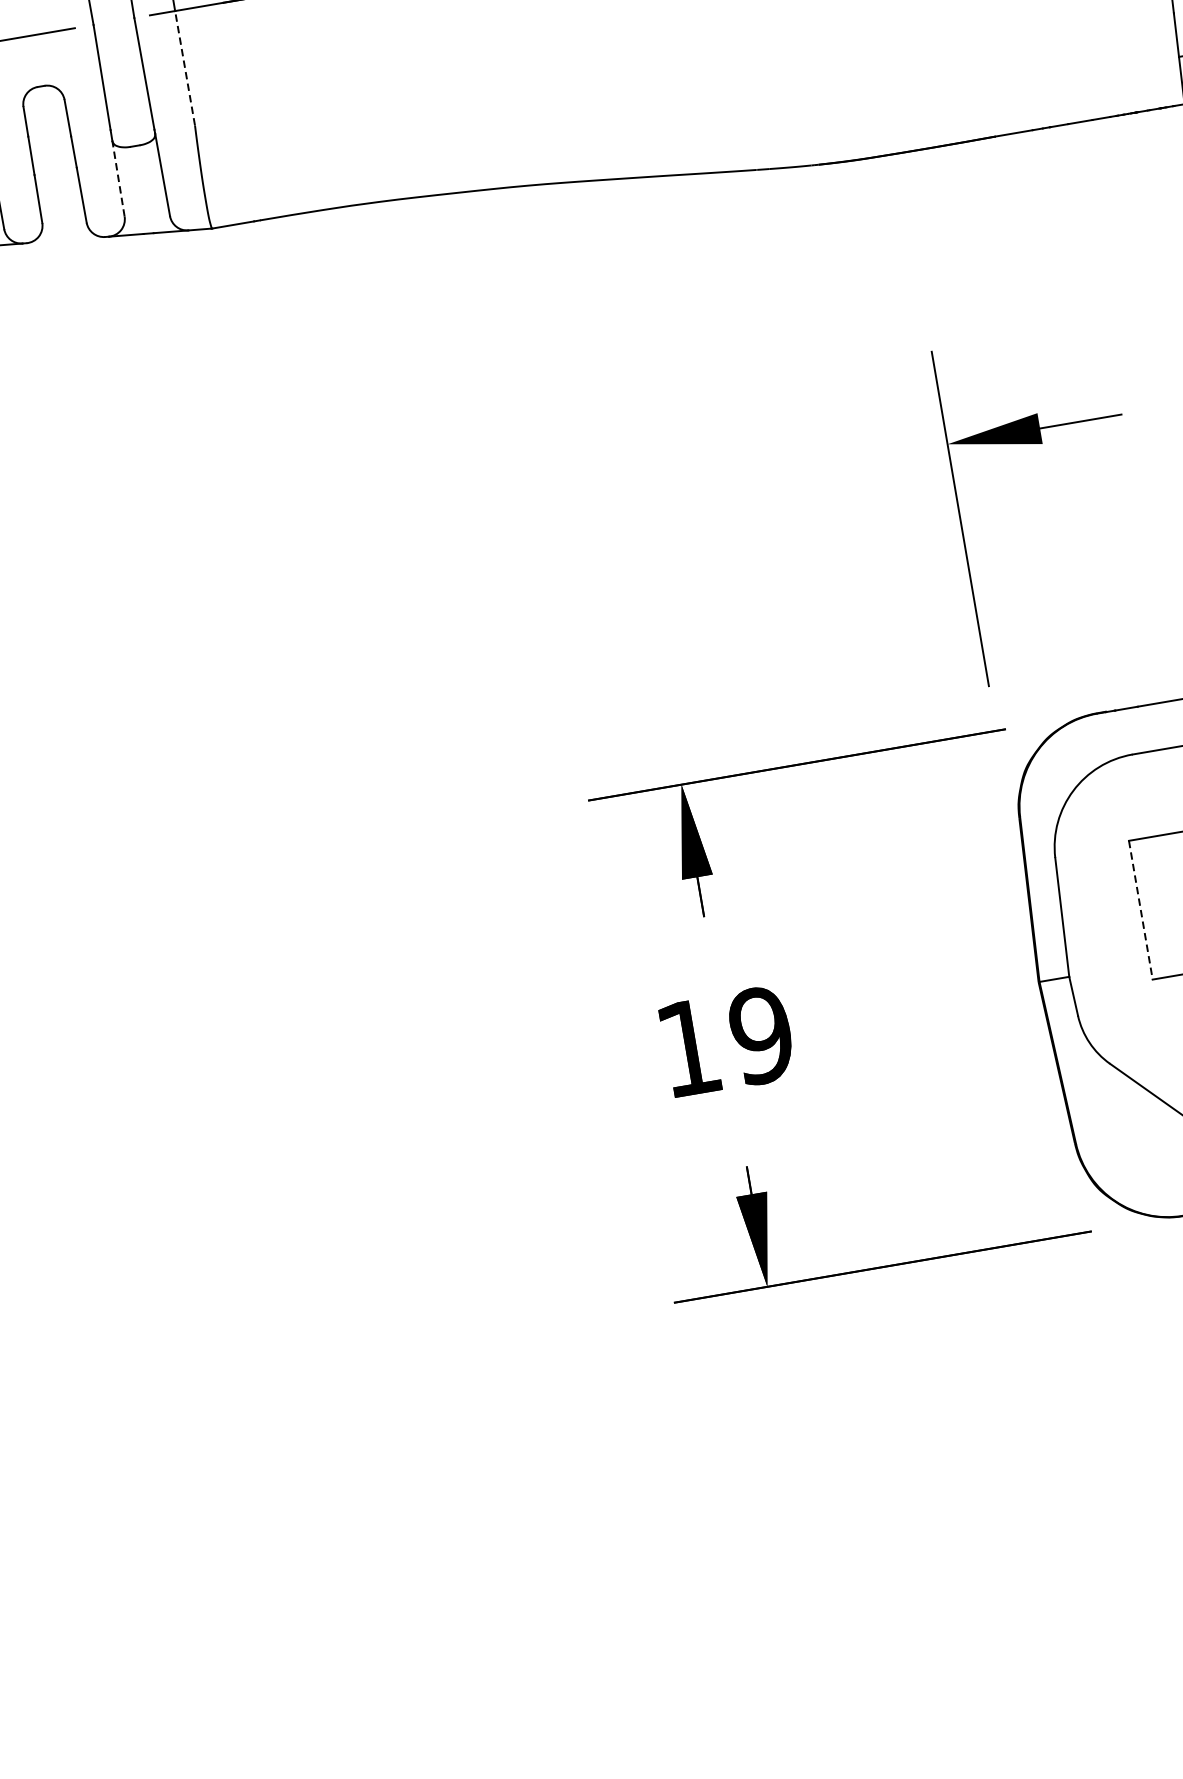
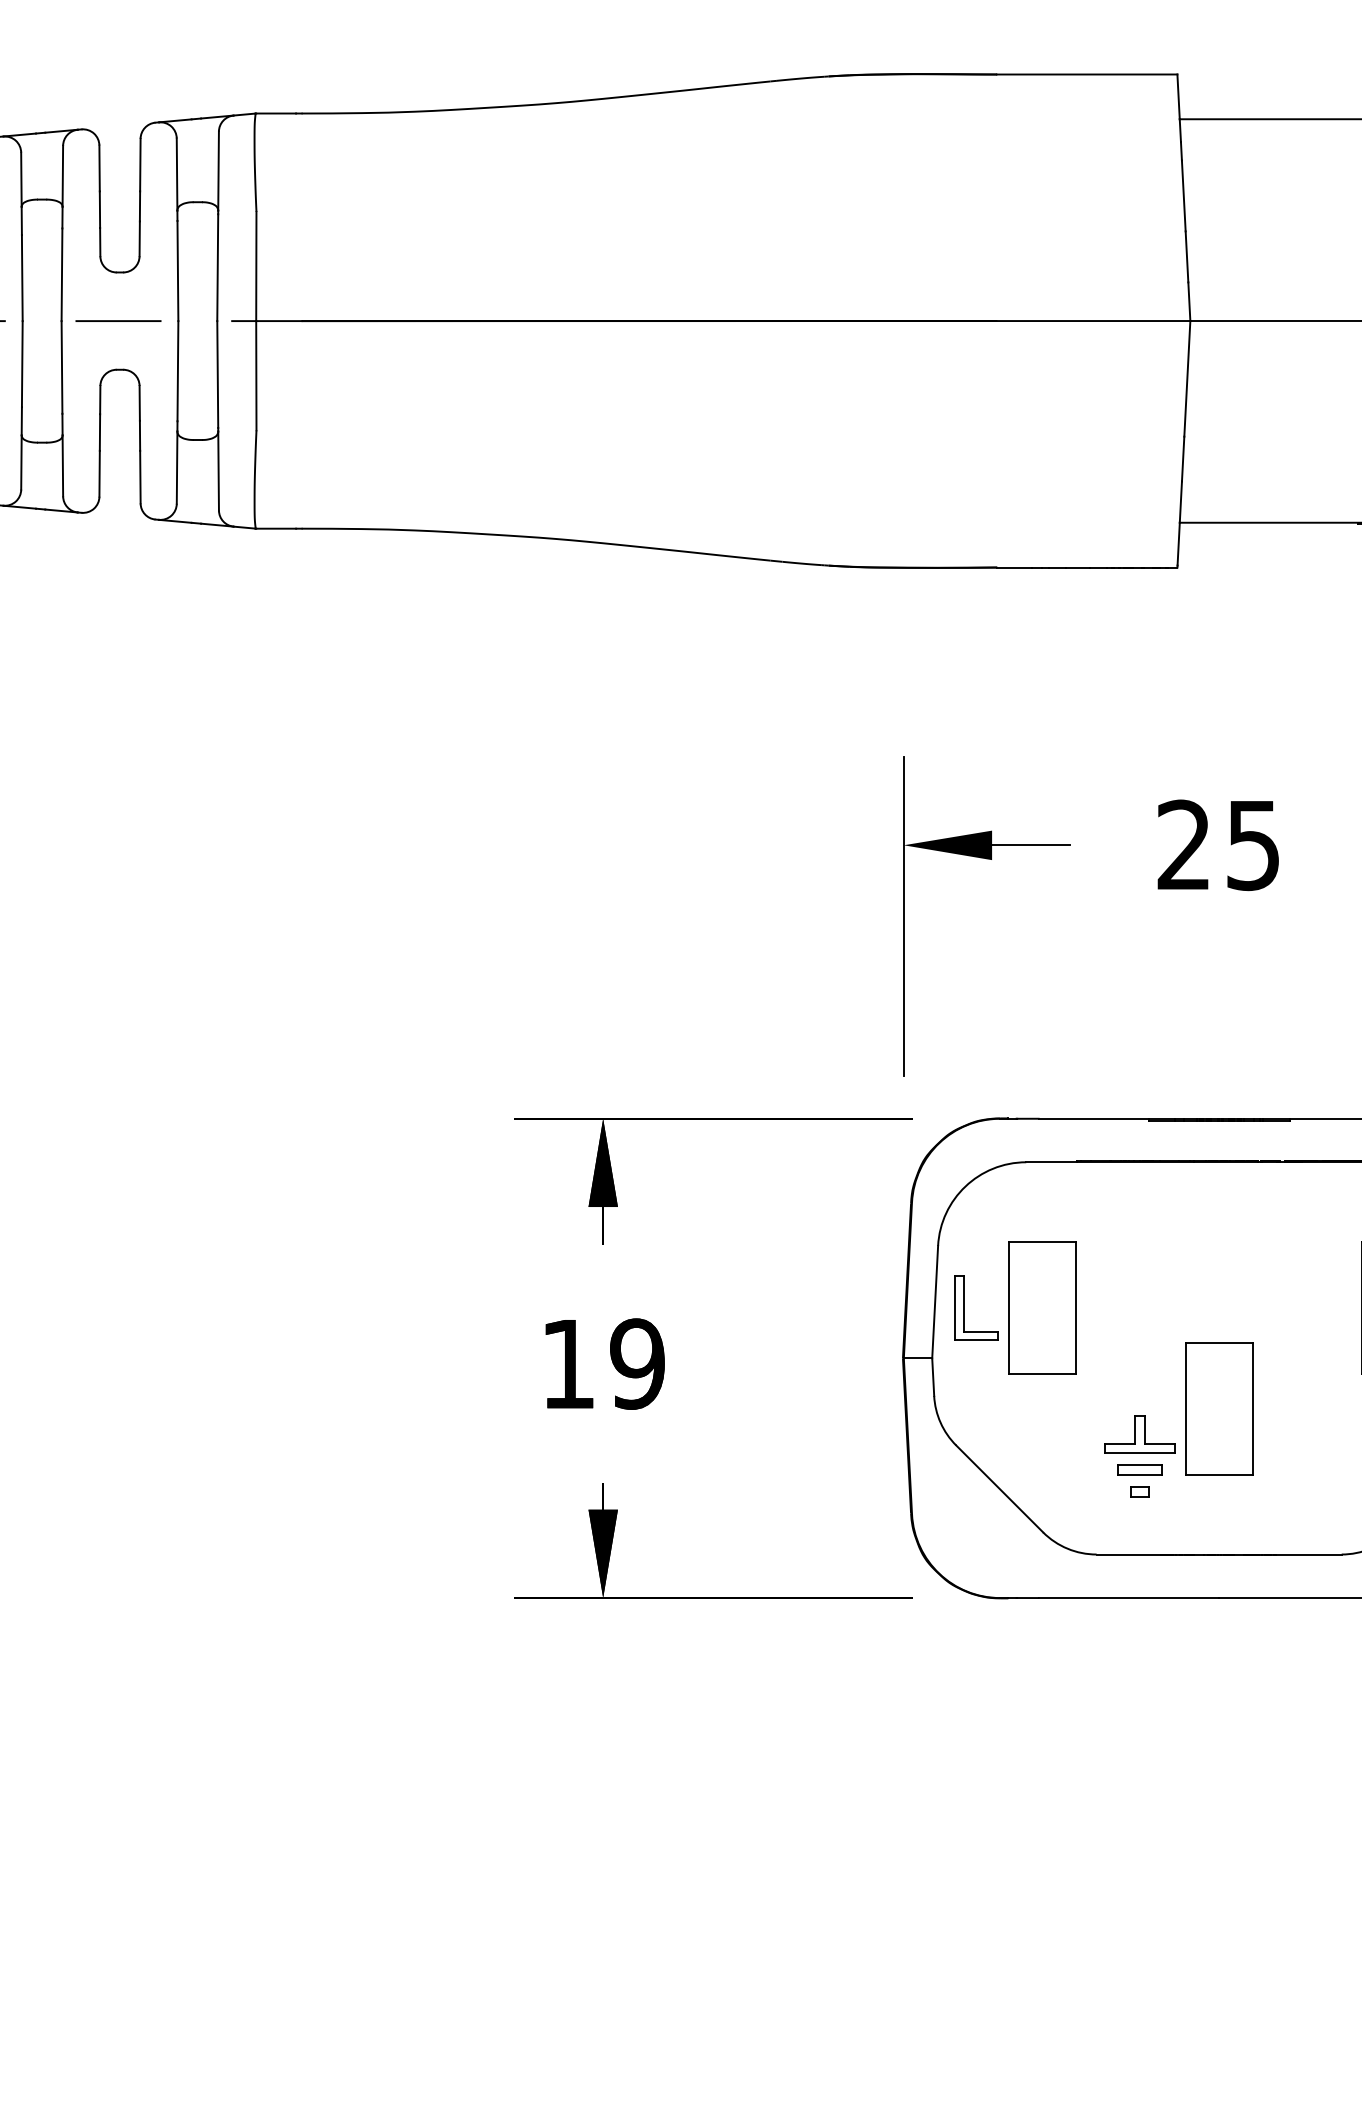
line: (185, 67) -> (256, 375), dashed -> solid
line: (118, 178) -> (177, 467), dashed -> solid
line: (1141, 910) -> (1009, 1308), dashed -> solid
part: (1093, 917) -> (964, 1307), added

